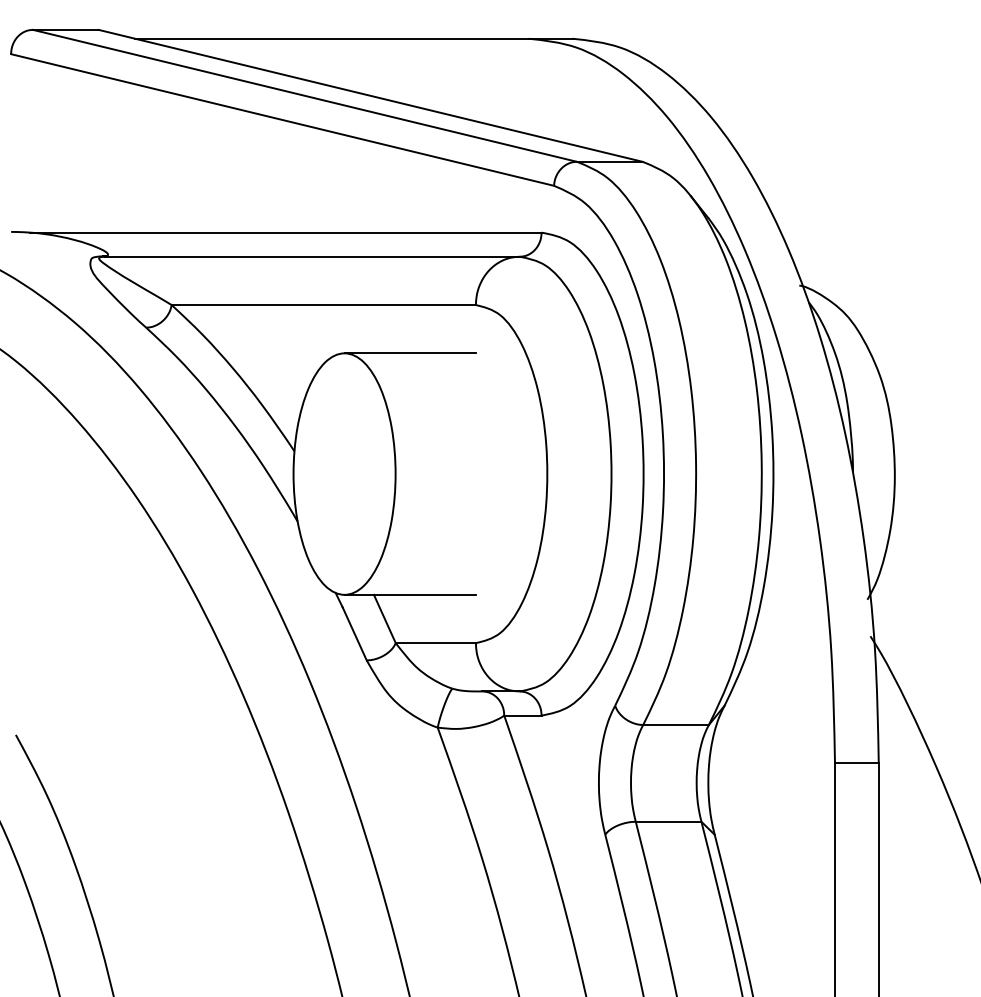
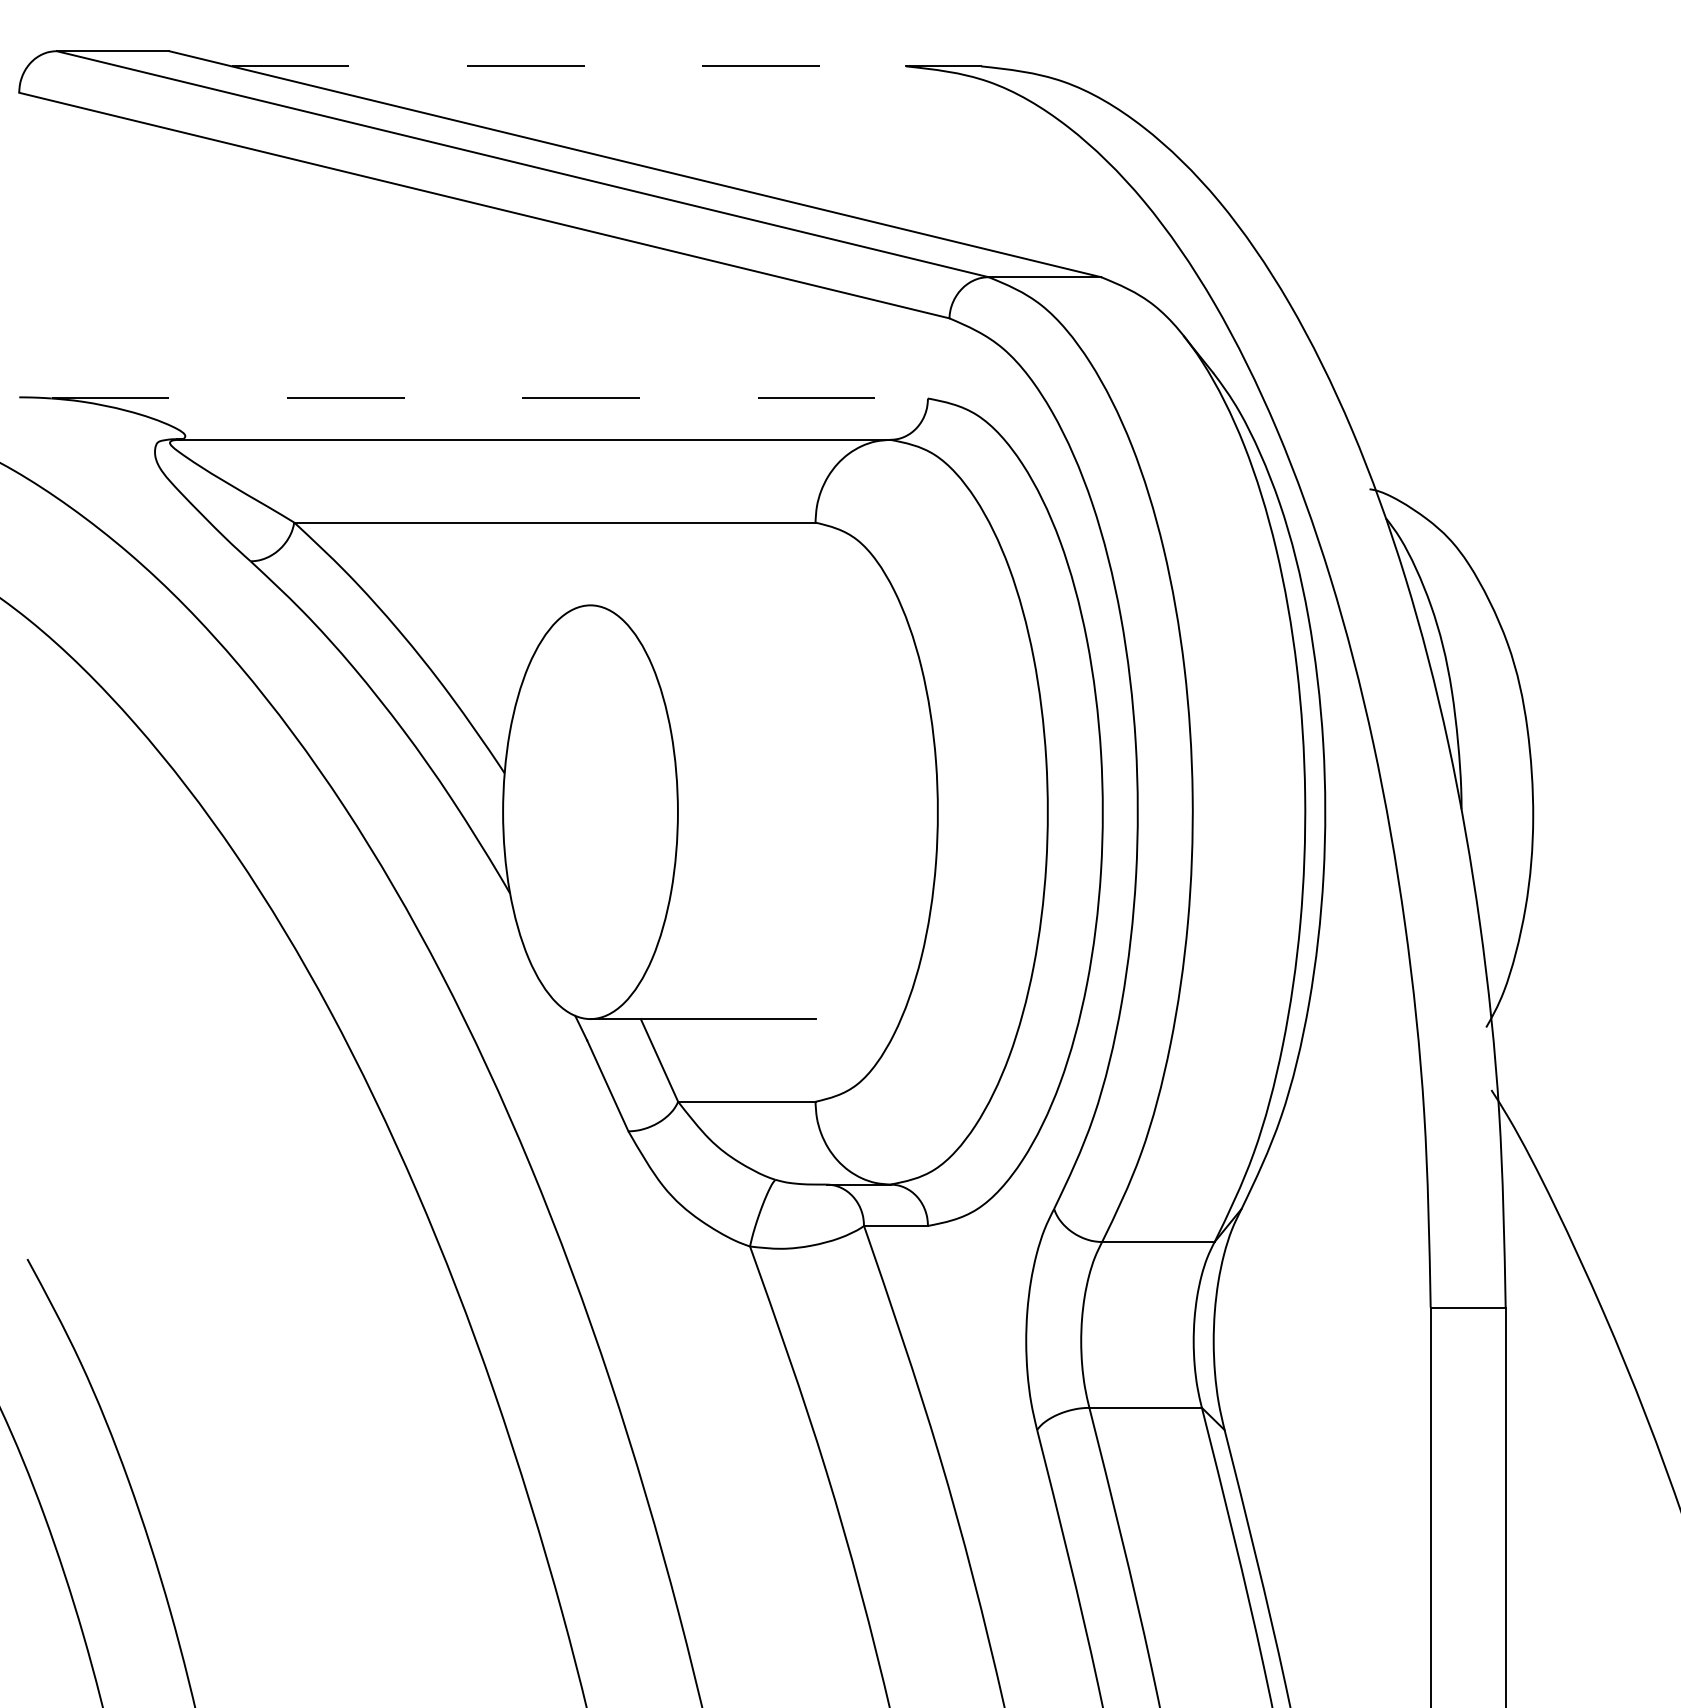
line: (332, 38) -> (569, 65), solid -> dashed
line: (285, 232) -> (489, 398), solid -> dashed
line: (409, 353) -> (701, 605), removed

